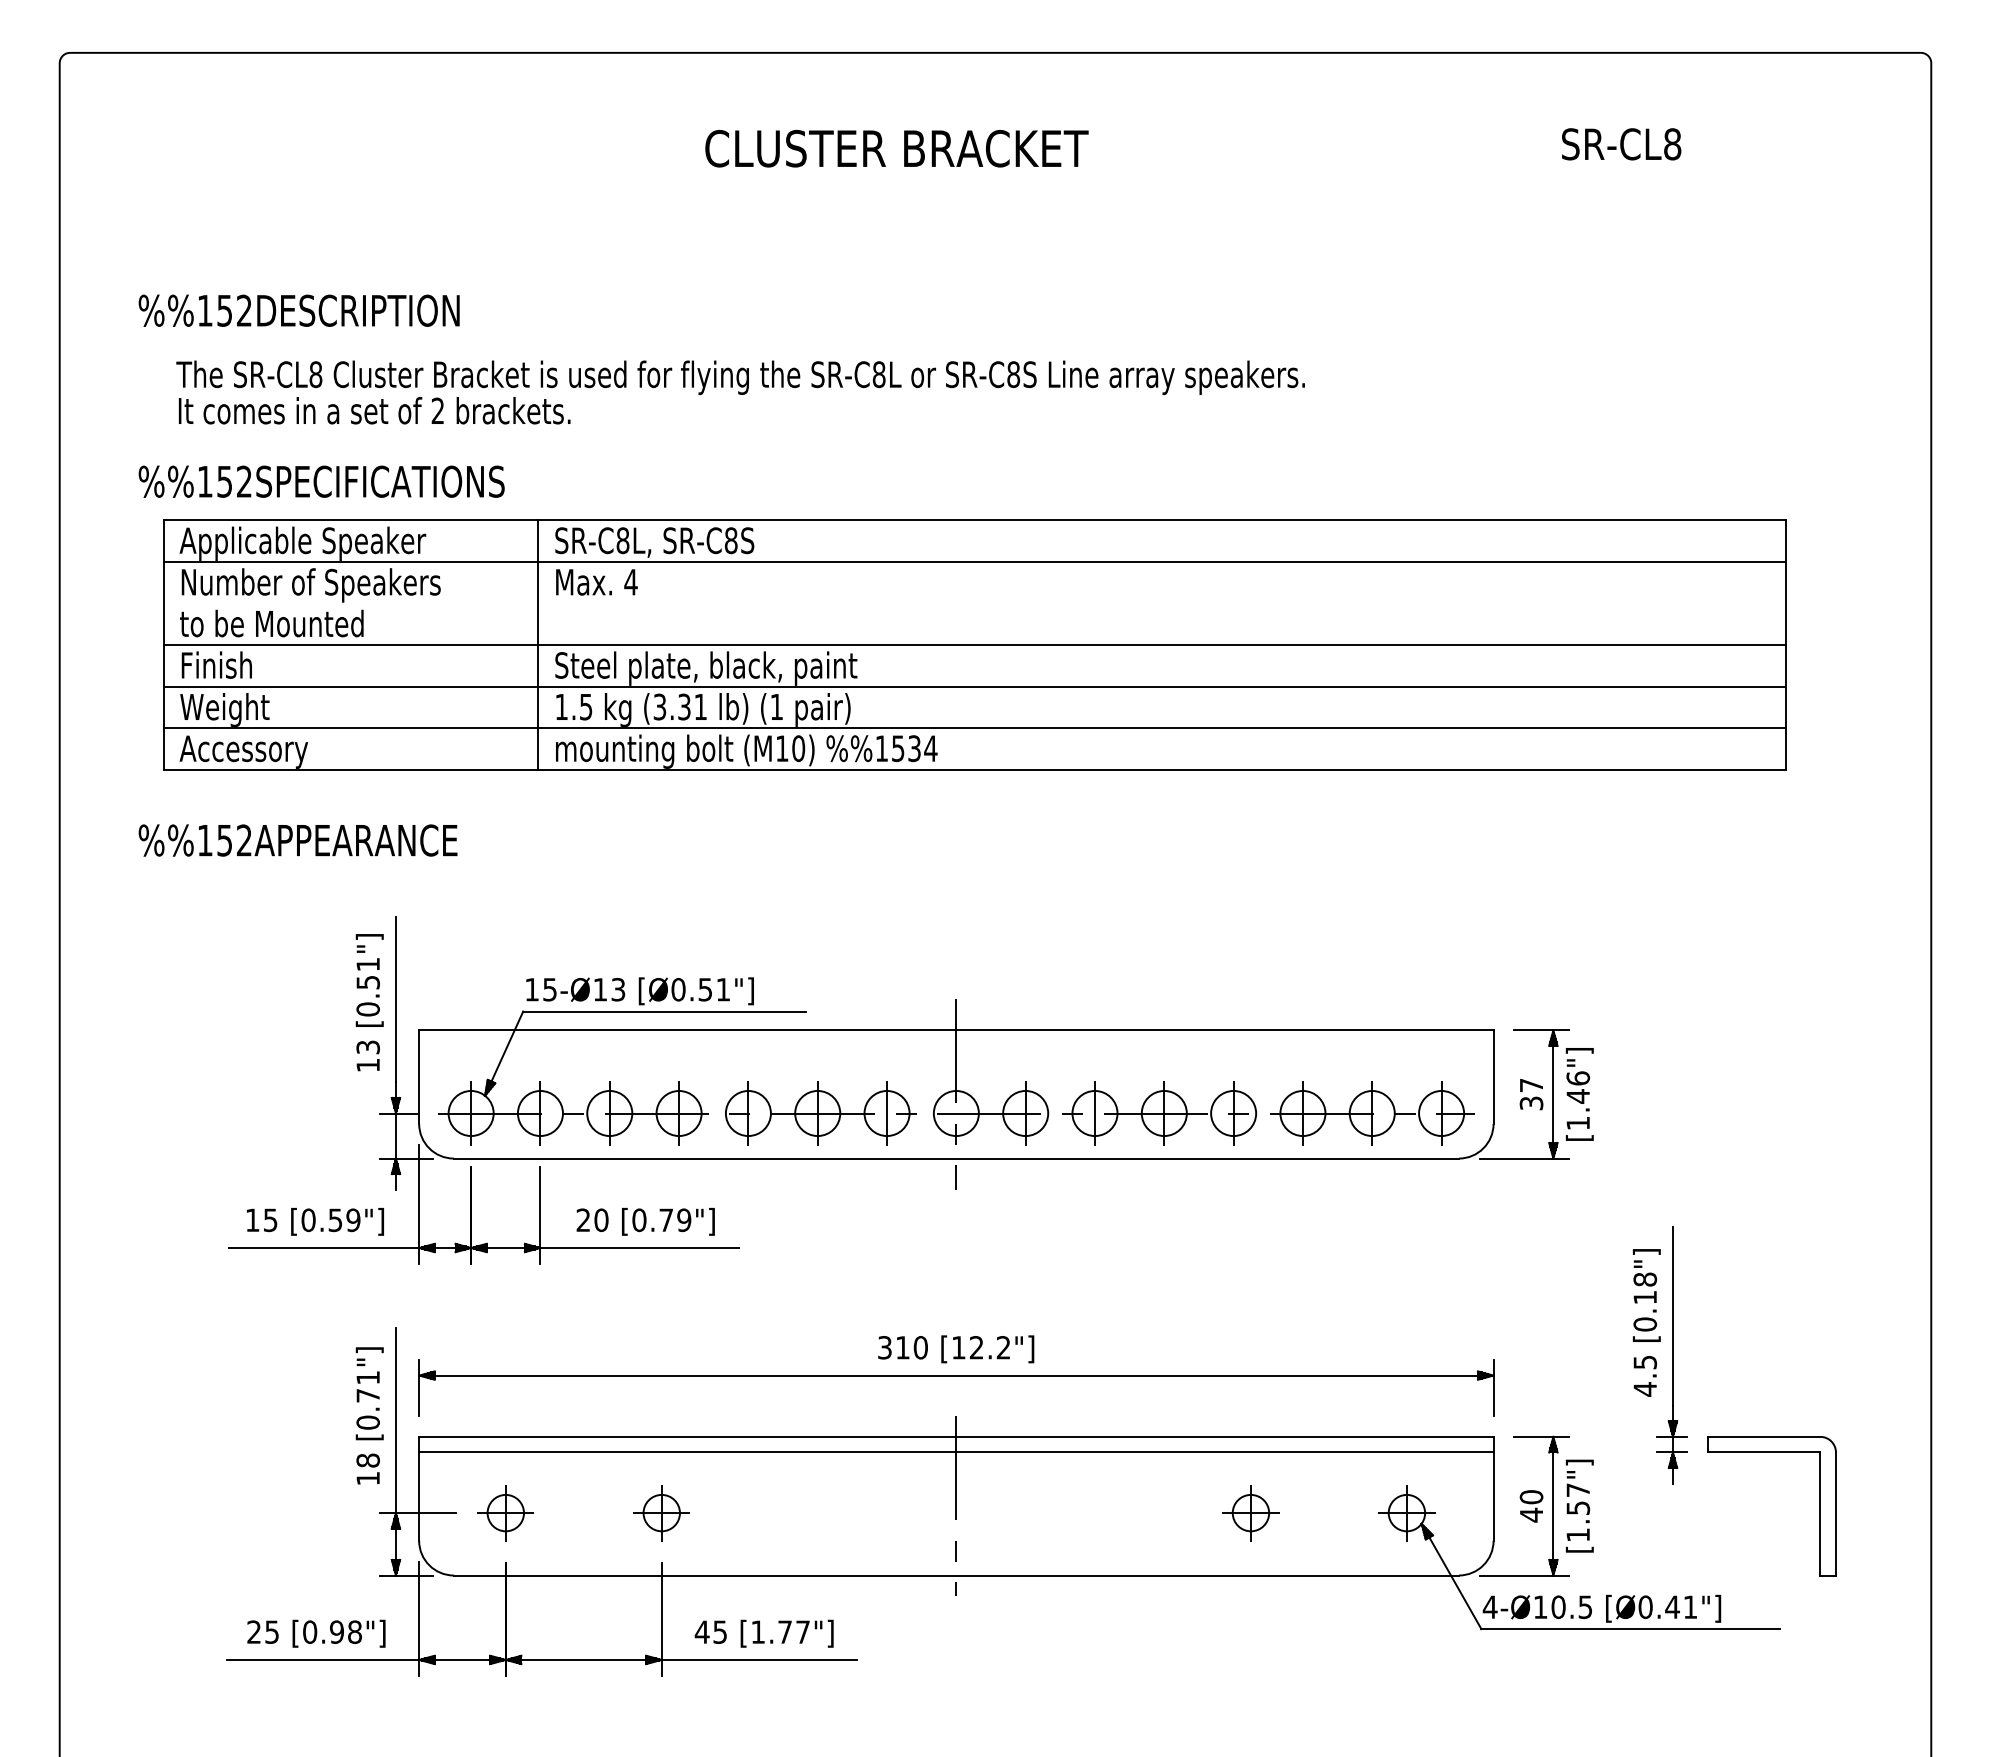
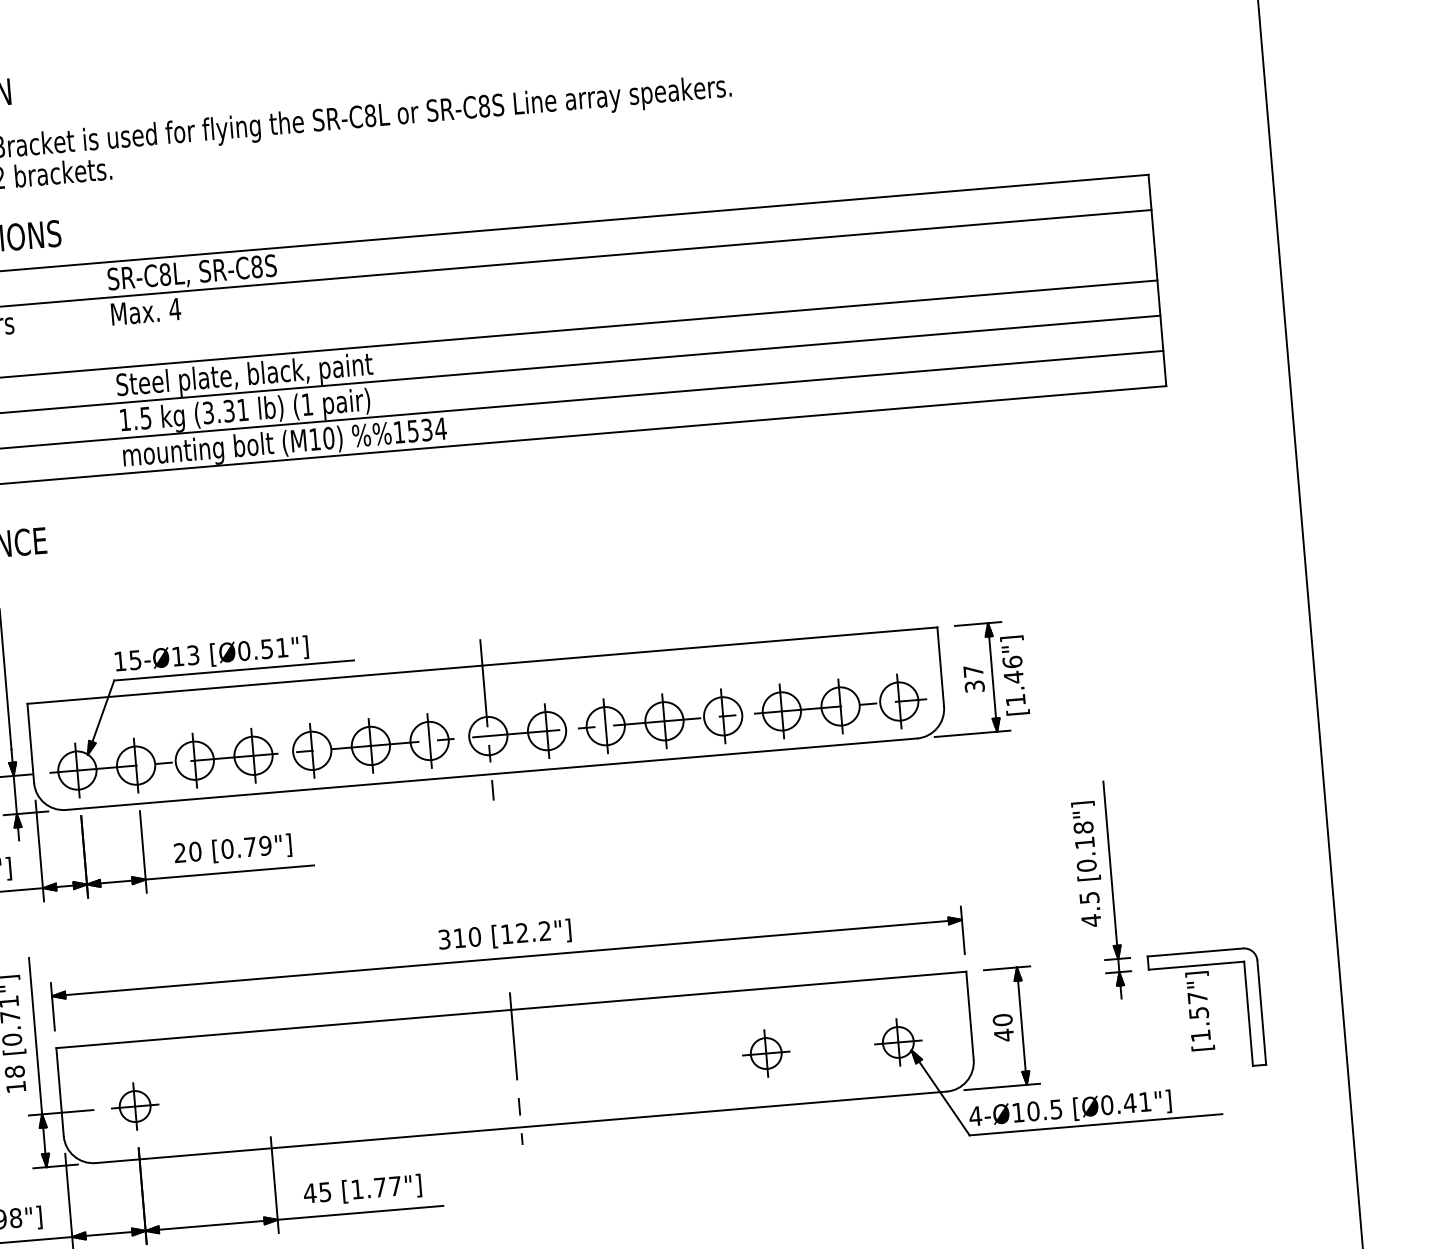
line: (538, 644) -> (101, 368), removed
line: (956, 1452) -> (512, 1023), removed
text: (1579, 1505) -> (1199, 1010), moved
part: (661, 1513) -> (267, 1095), removed

